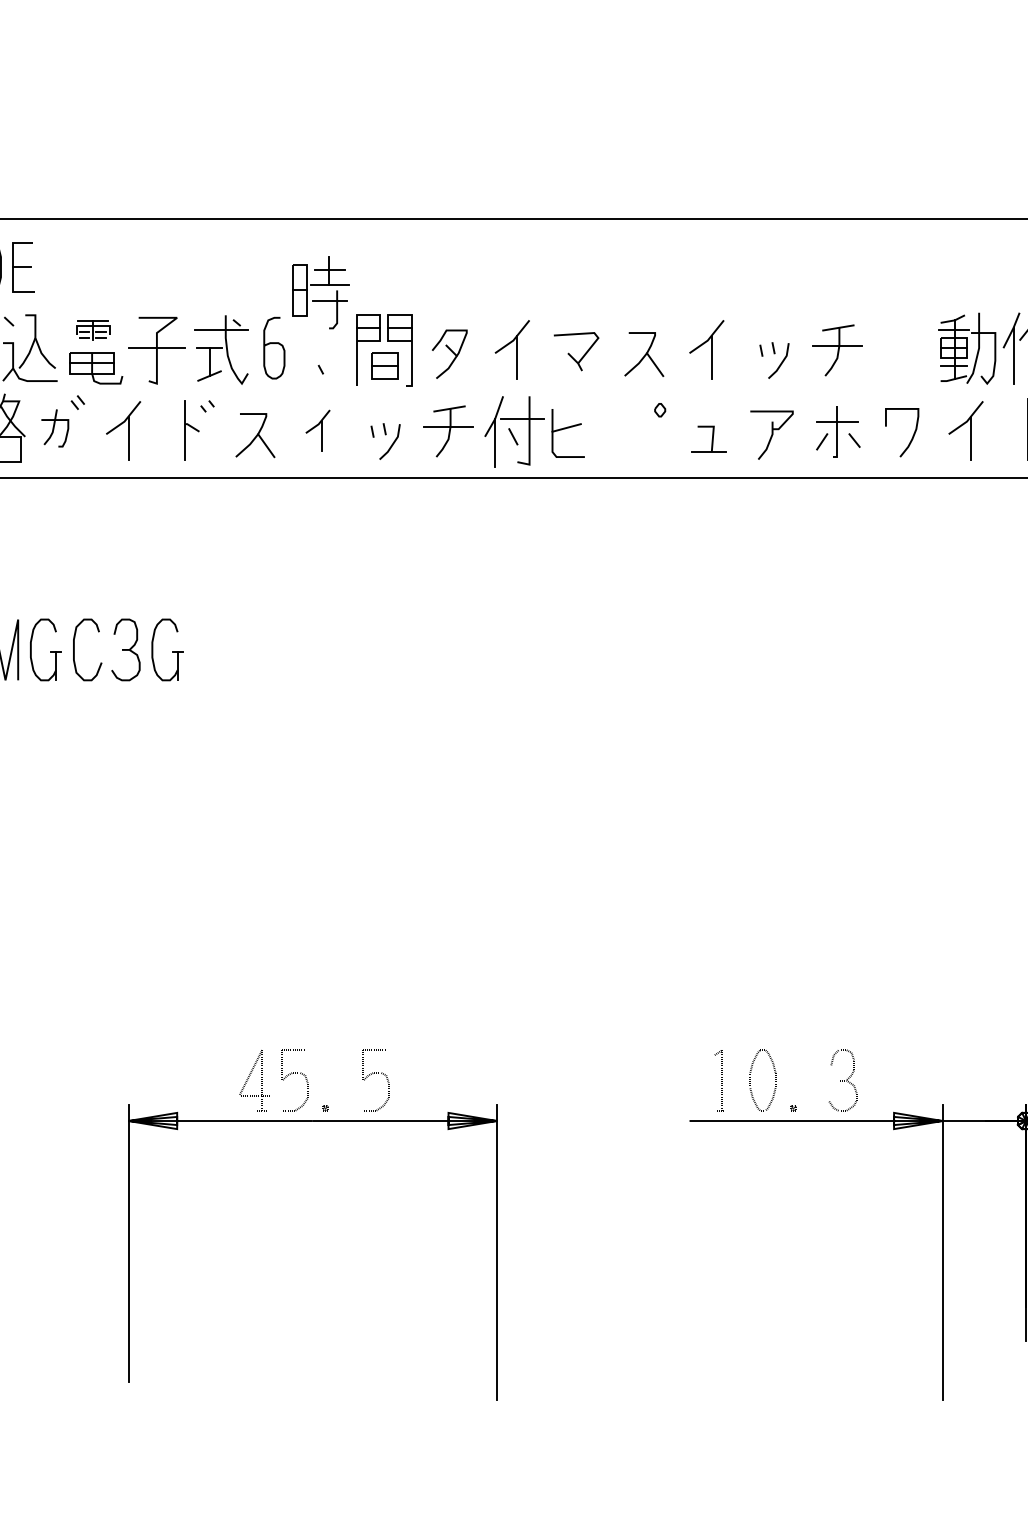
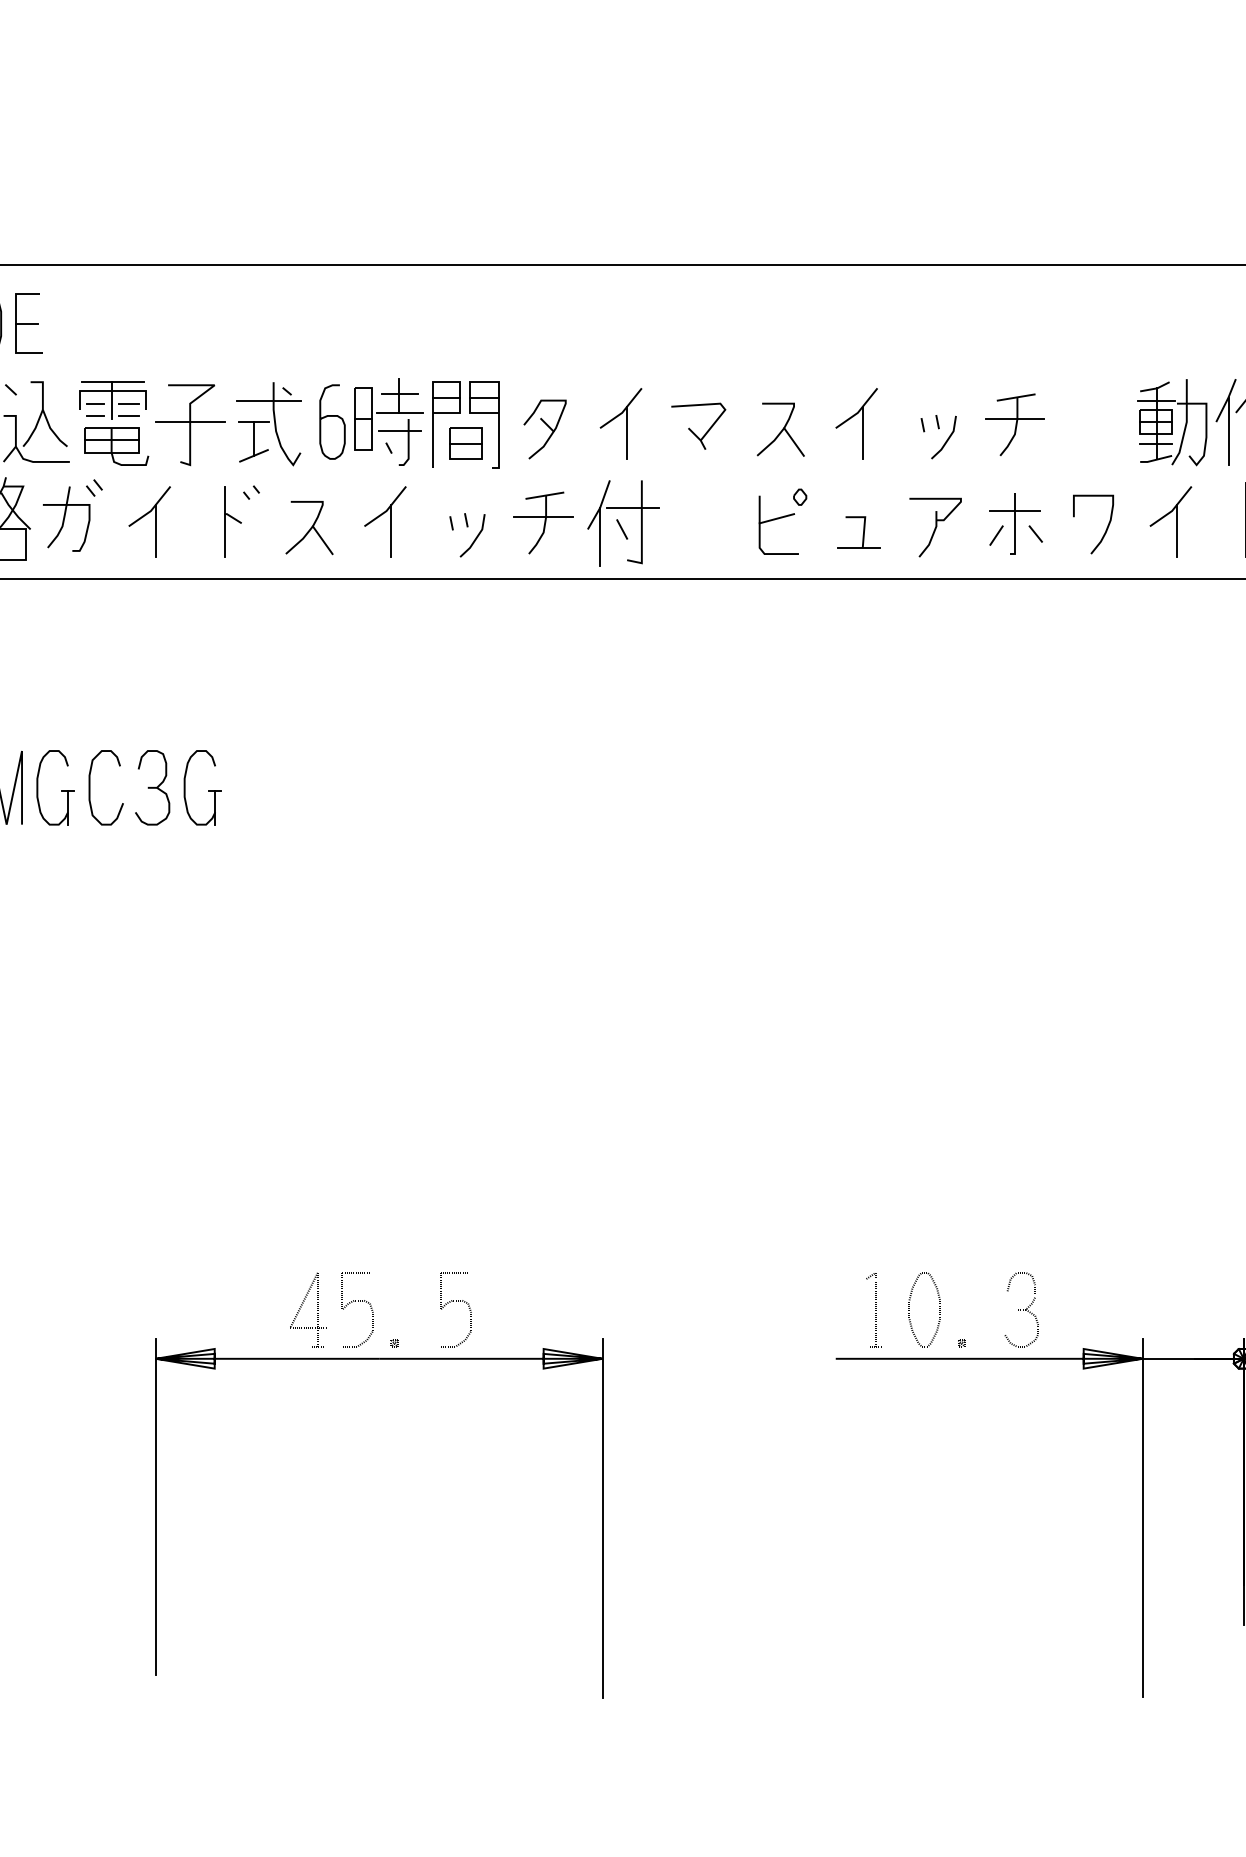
part: (320, 285) -> (388, 413), moved
part: (92, 330) -> (112, 400), size x1.67
part: (54, 427) -> (66, 518), size x1.43
part: (318, 430) -> (385, 521), size x1.43
part: (568, 432) -> (778, 524), moved

